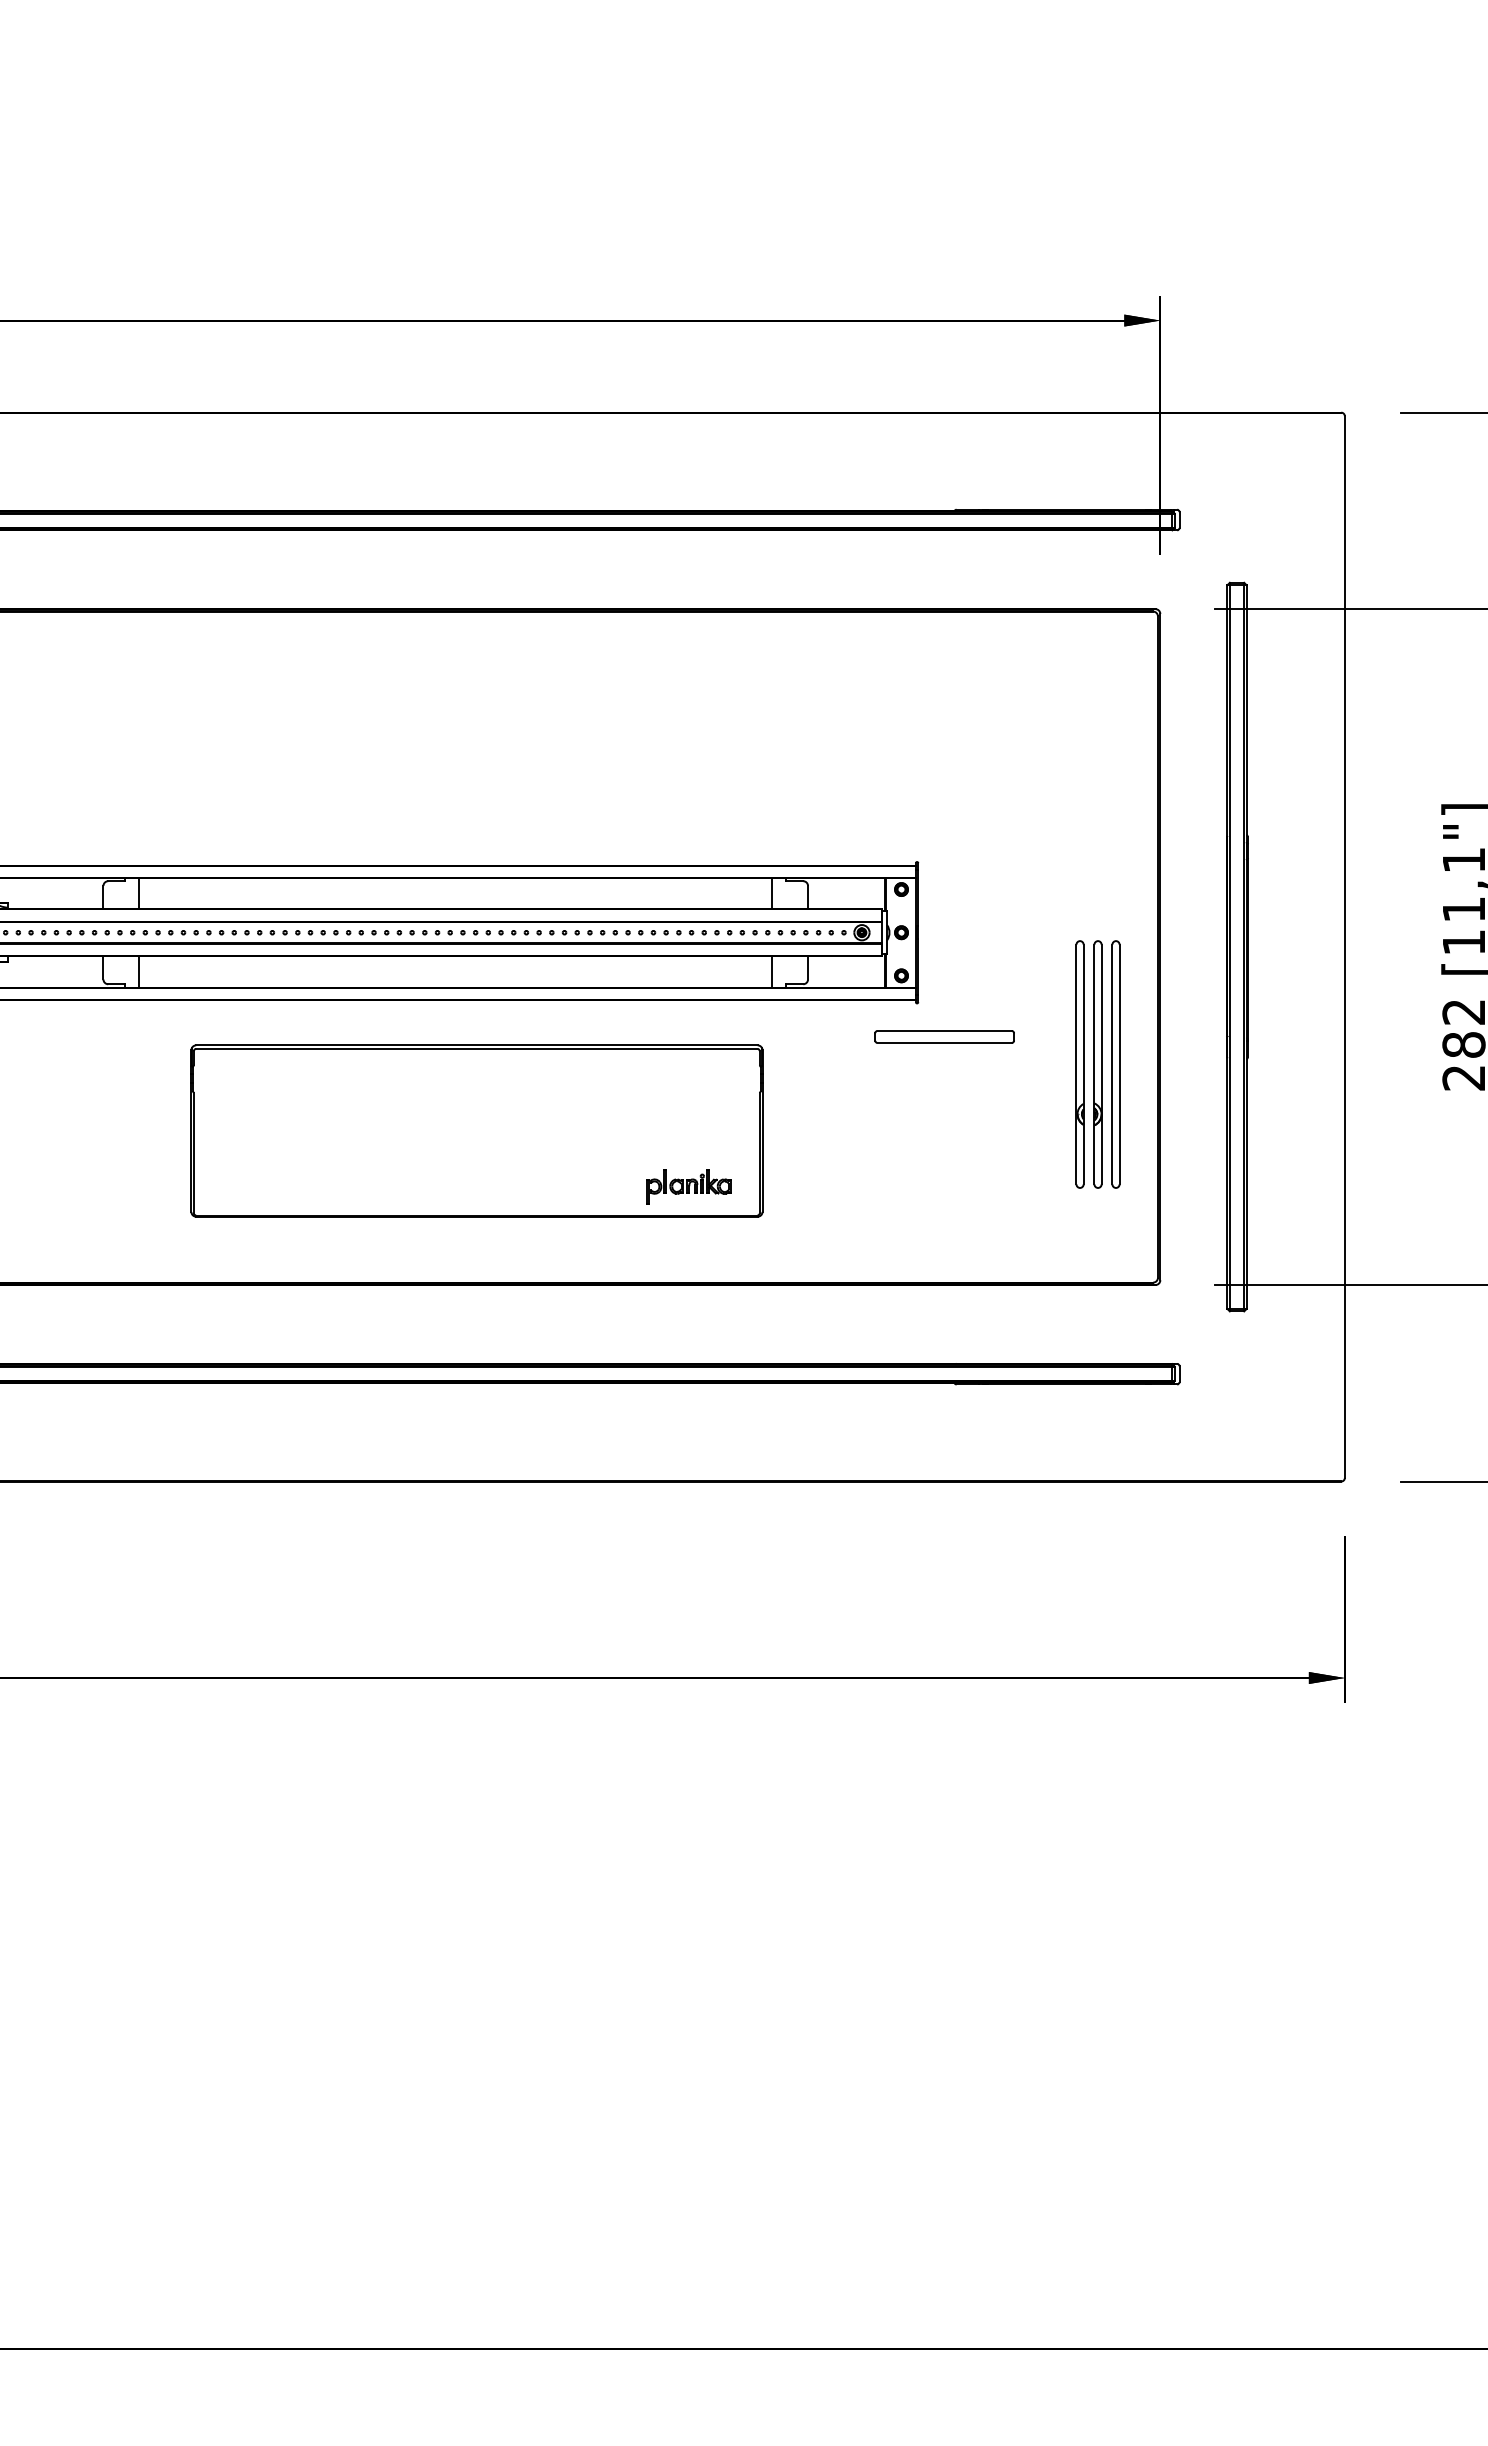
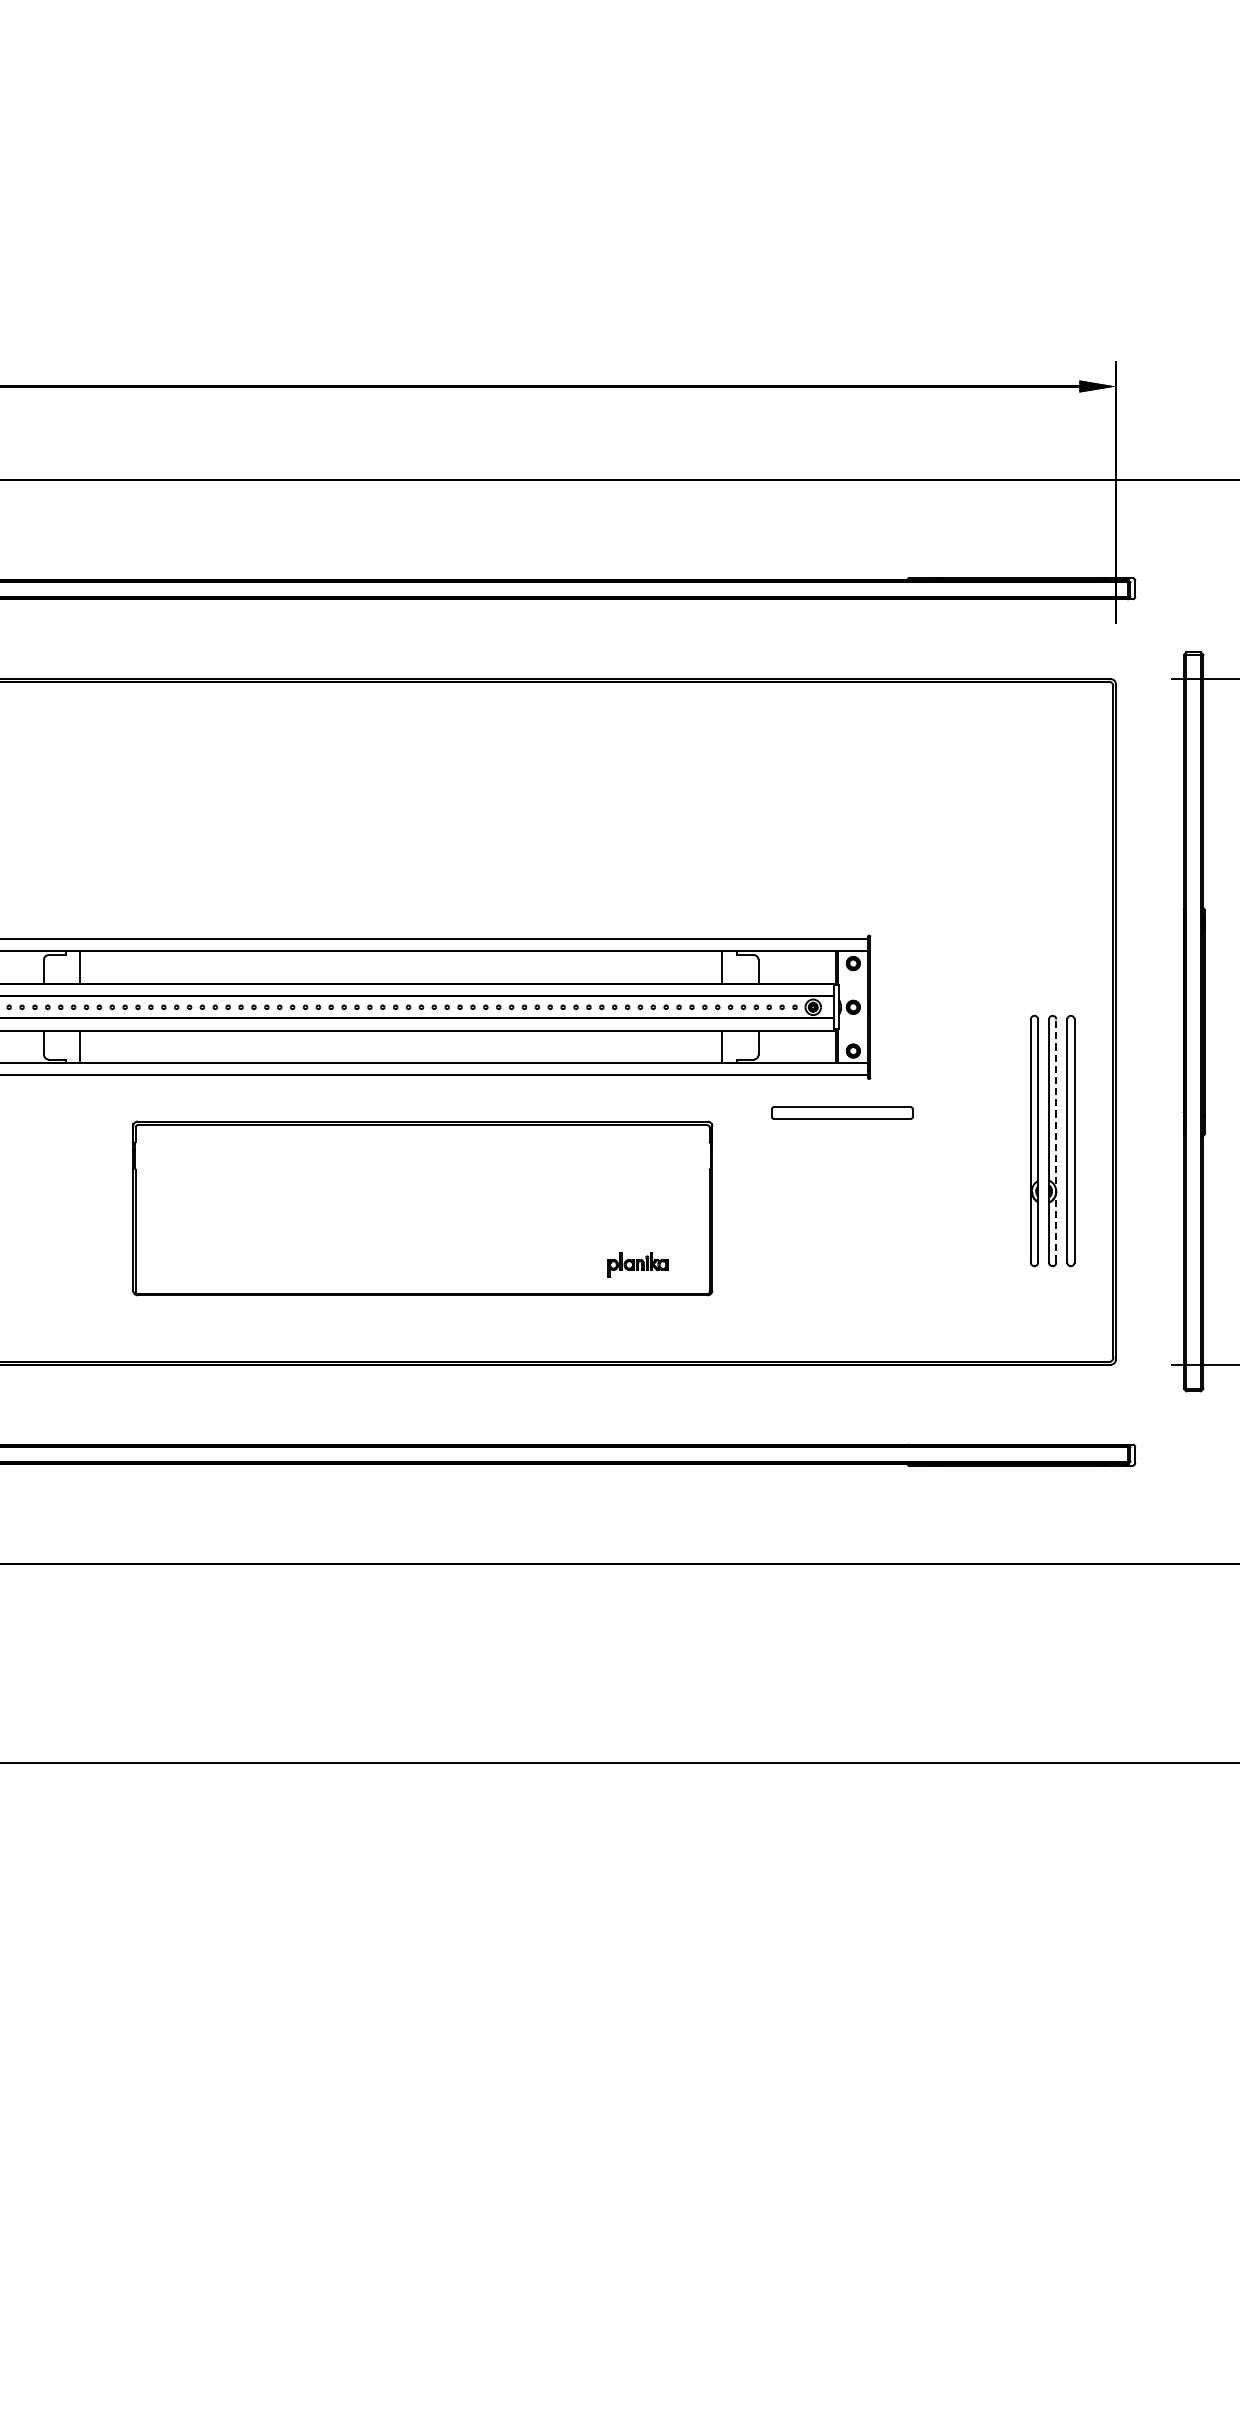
part: (944, 1036) -> (842, 1112), moved
line: (1101, 1064) -> (1056, 1140), solid -> dashed
part: (688, 1186) -> (637, 1264), size x0.7

